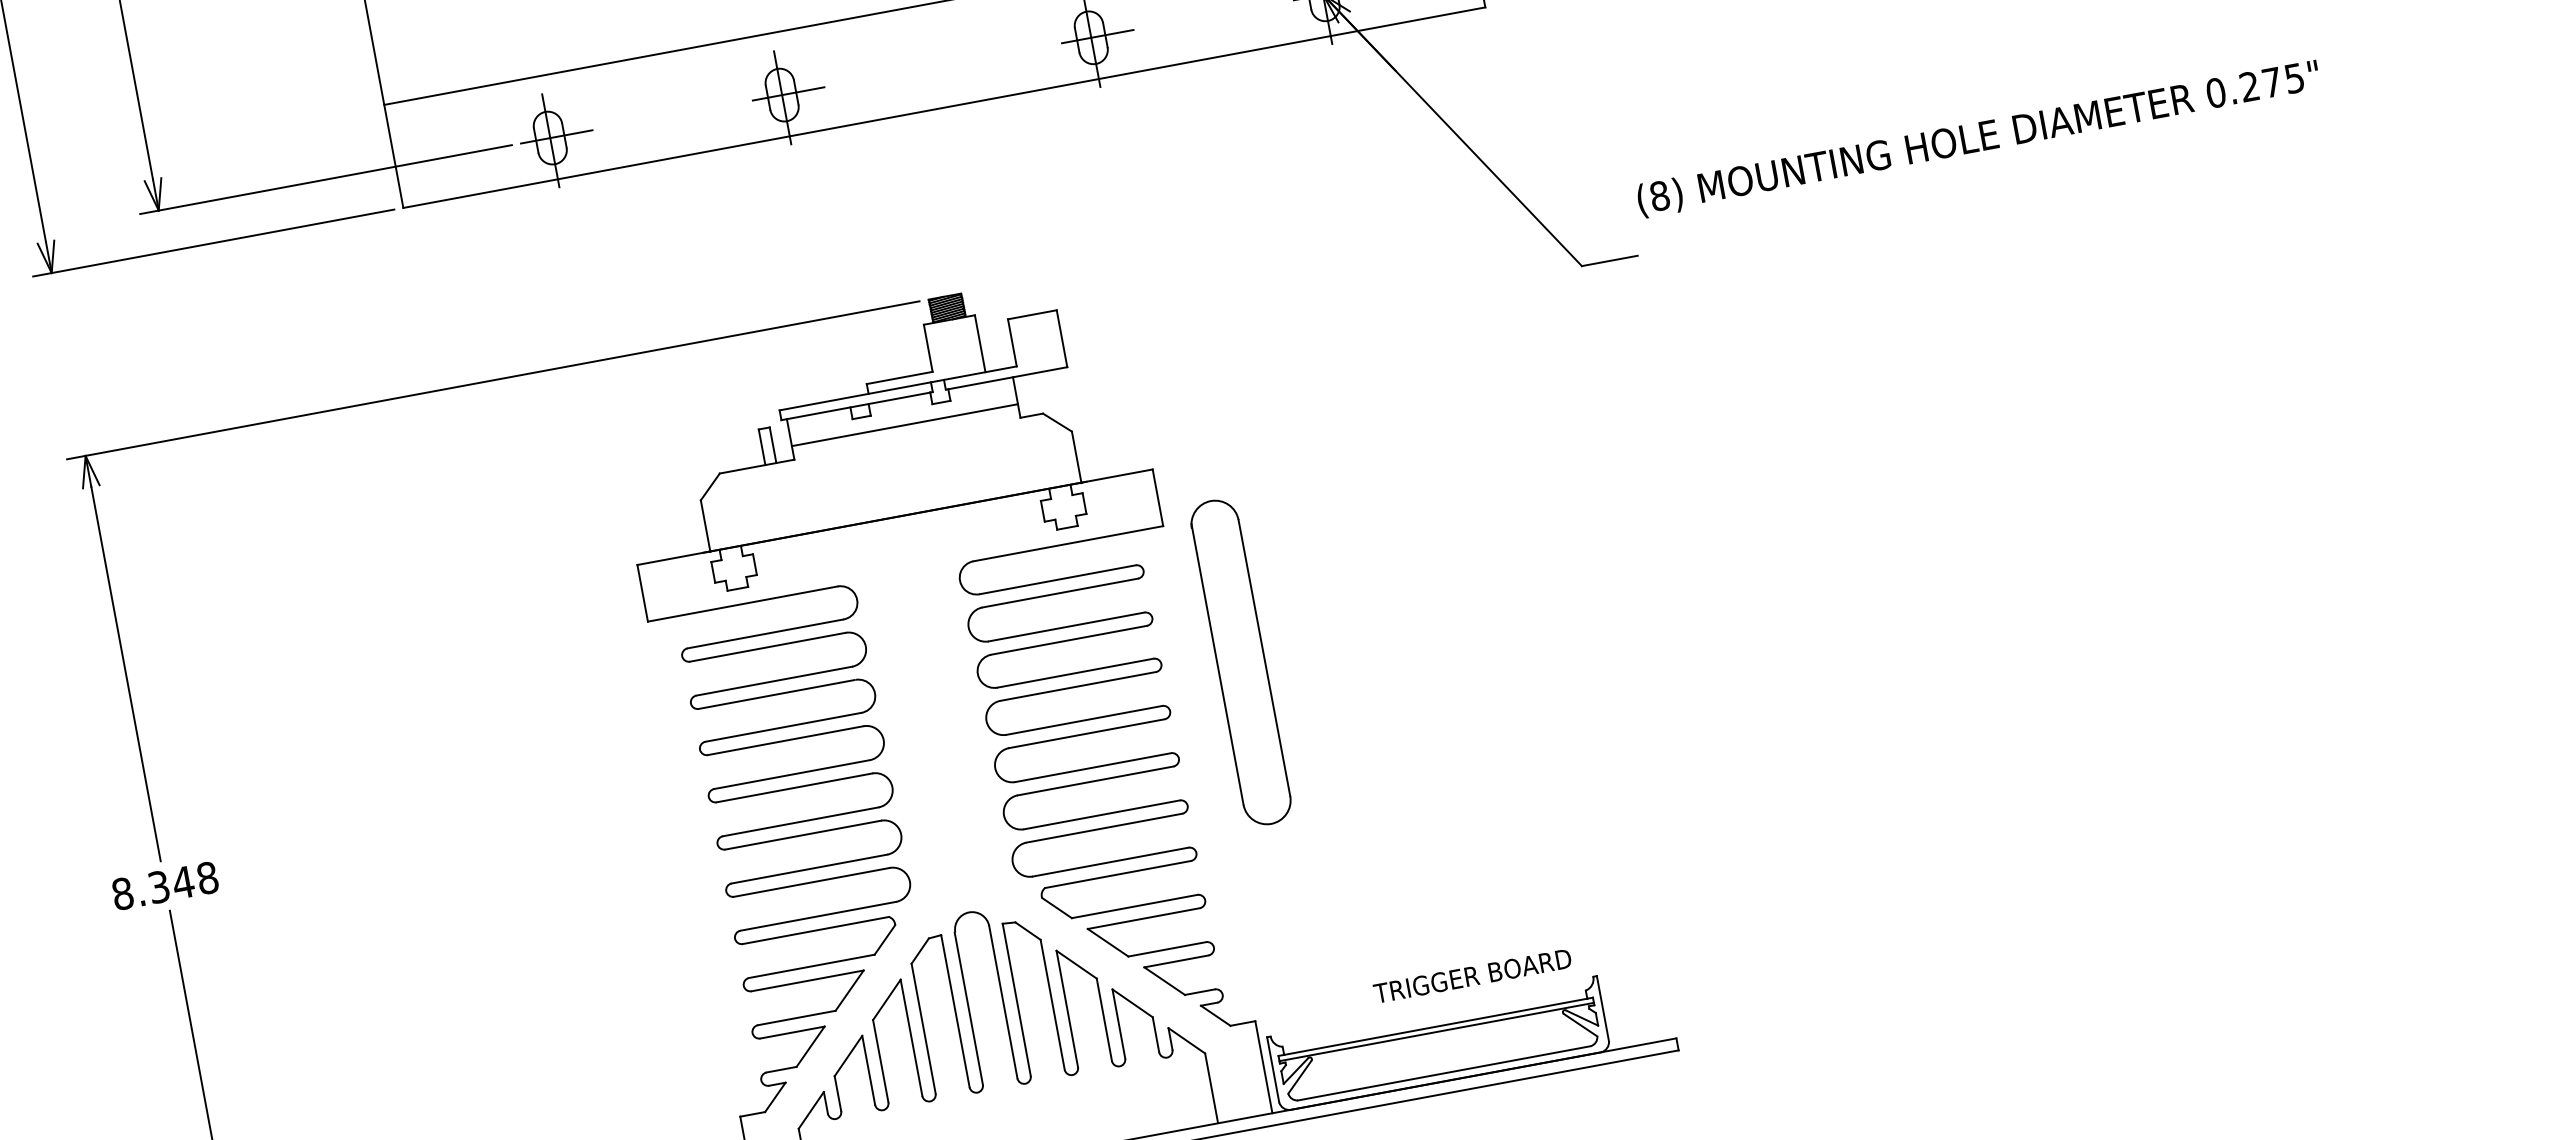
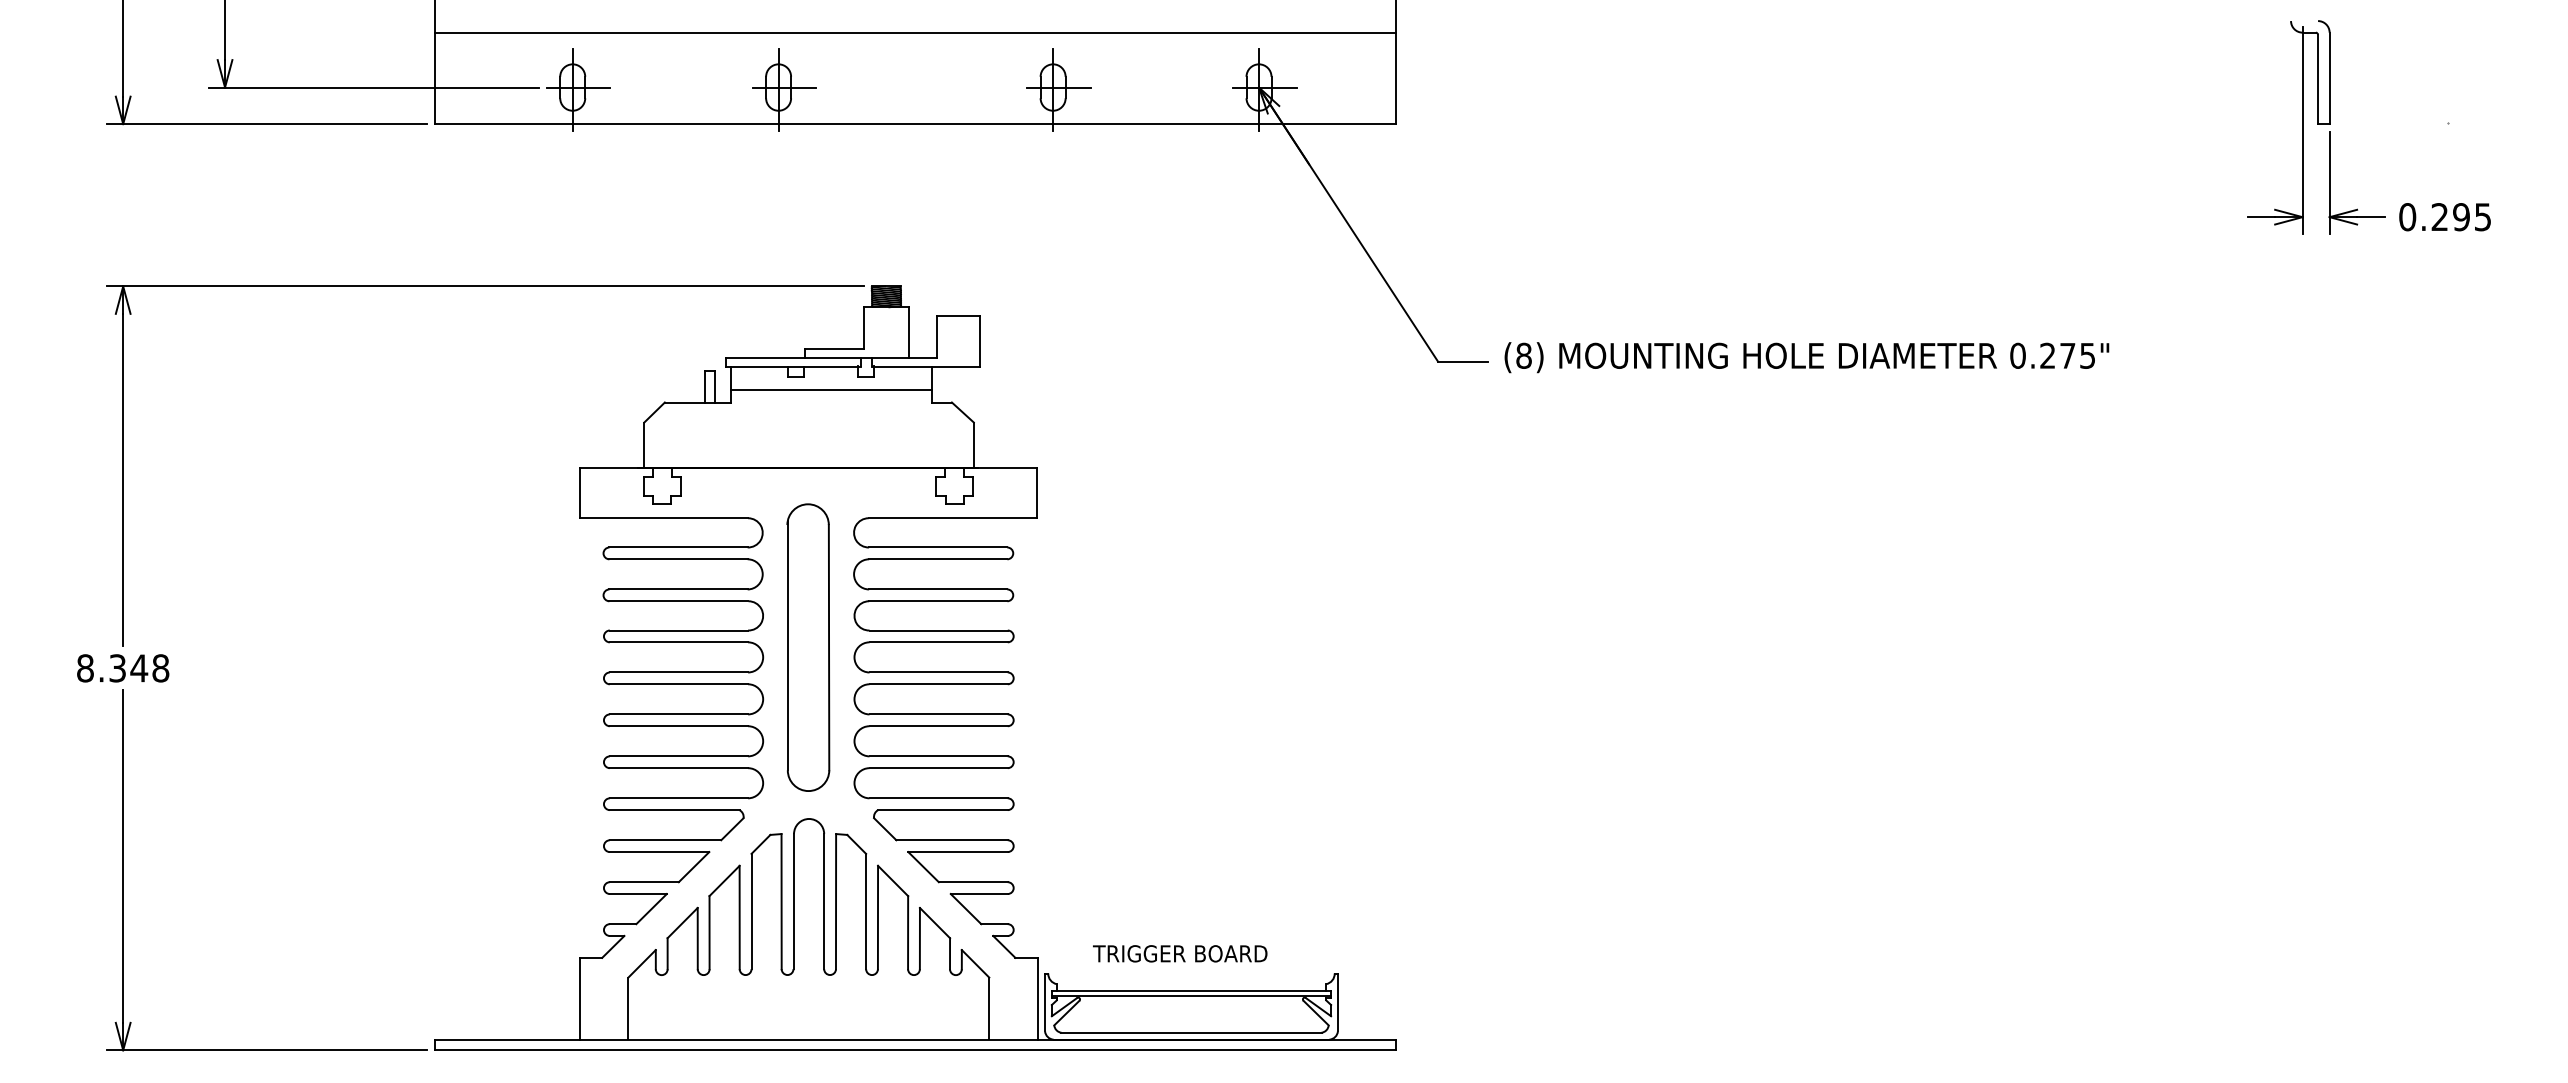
text: (1978, 138) -> (1806, 357), moved
part: (1241, 662) -> (808, 647), moved
text: (1472, 975) -> (1180, 953), moved

